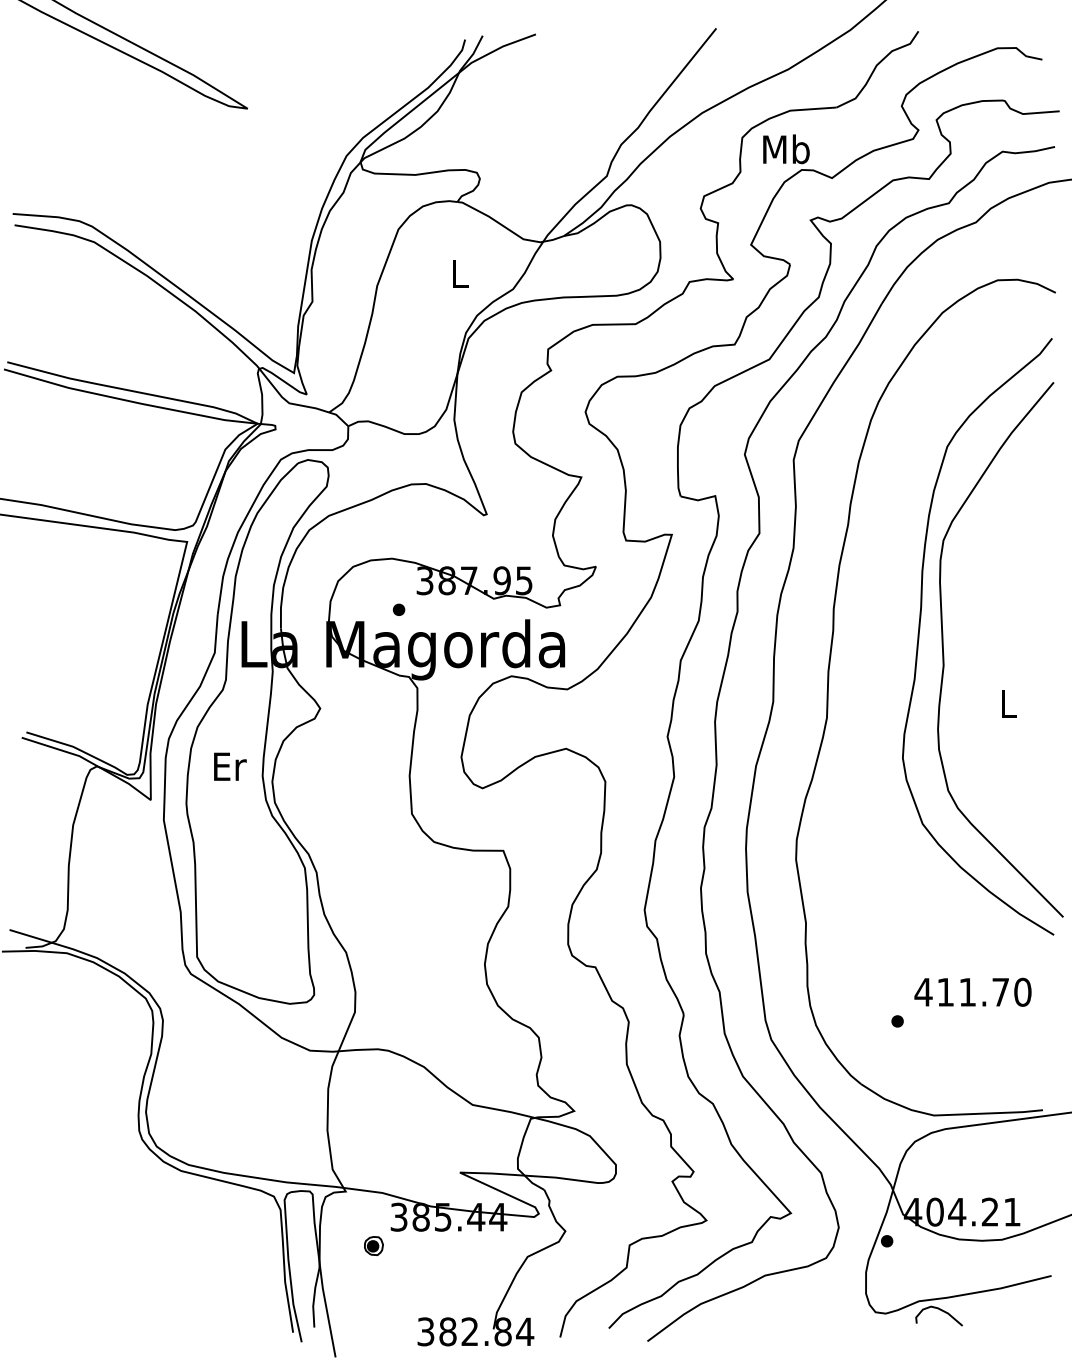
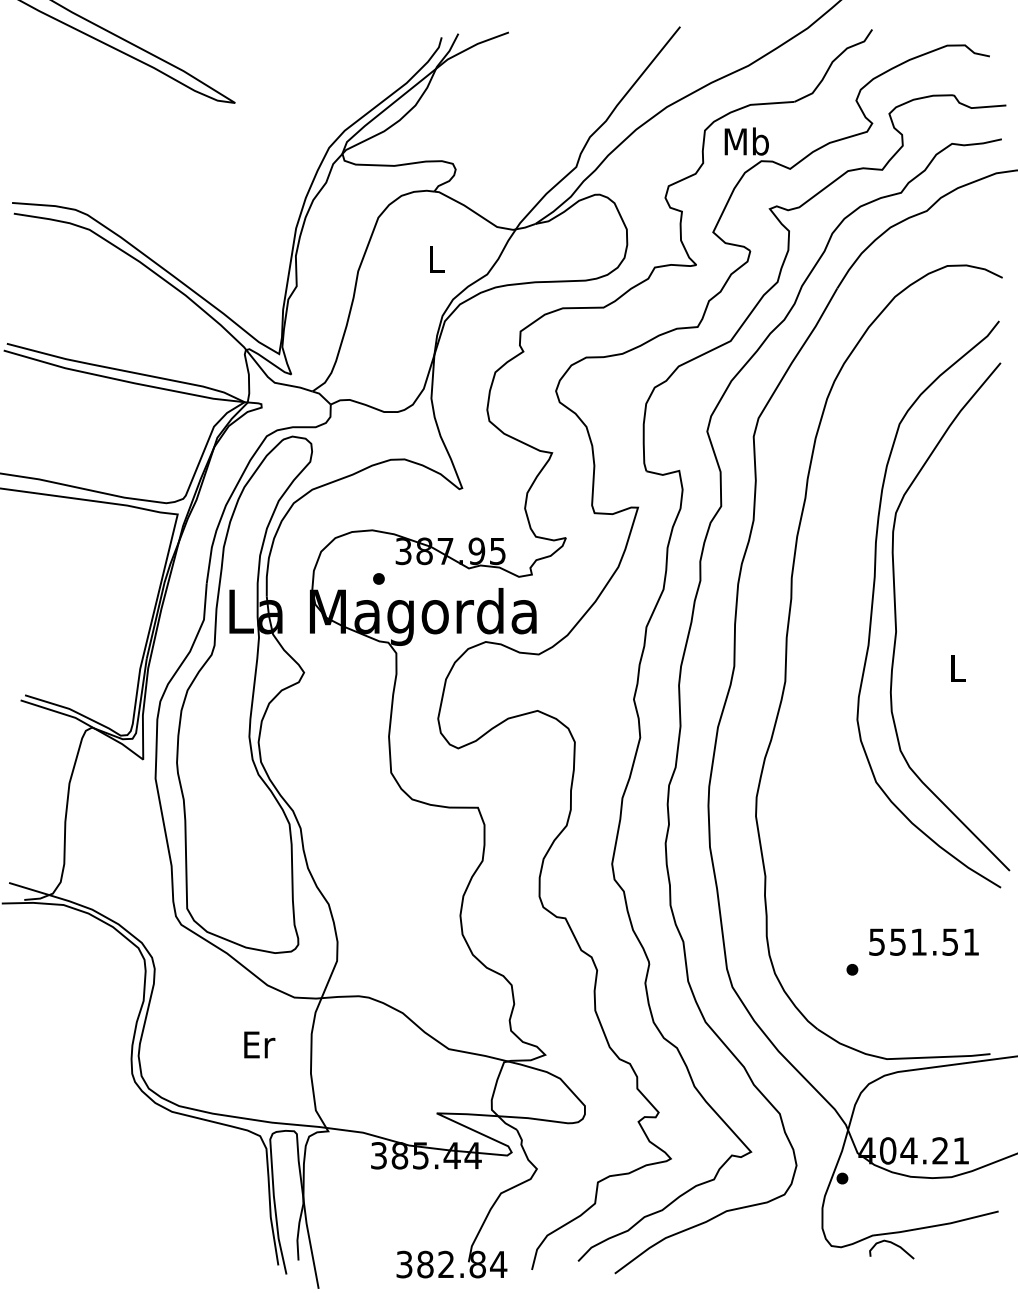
text: (230, 766) -> (259, 1044), moved
text: (972, 991) -> (923, 941), 411.70 -> 551.51
part: (373, 1245) -> (354, 1182), removed

